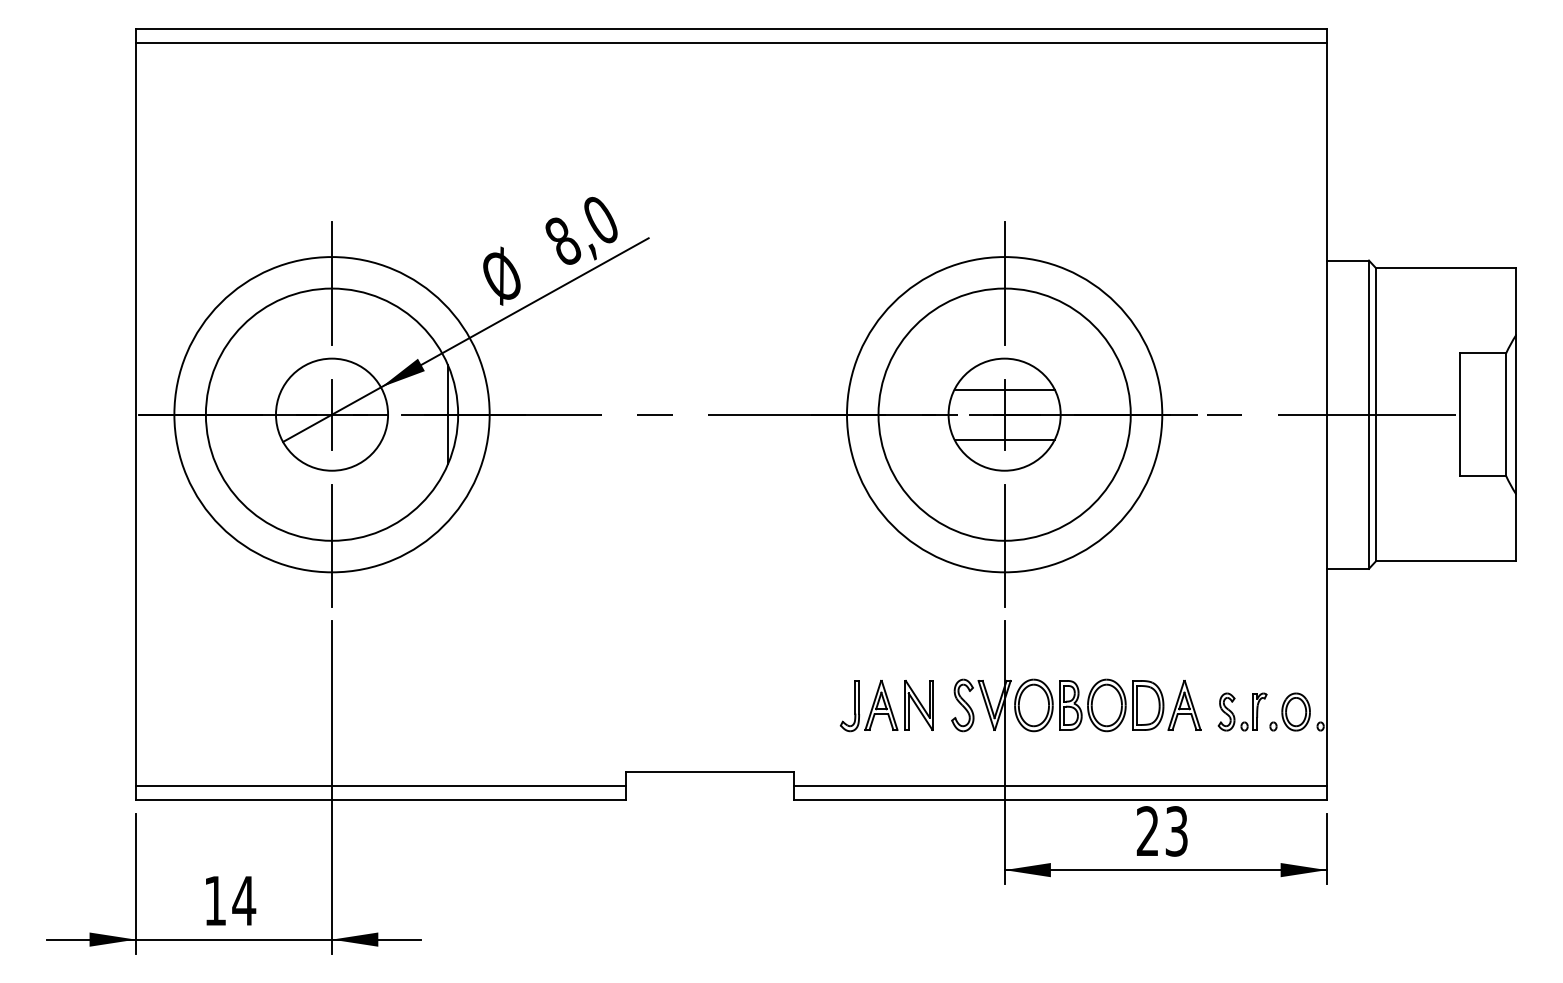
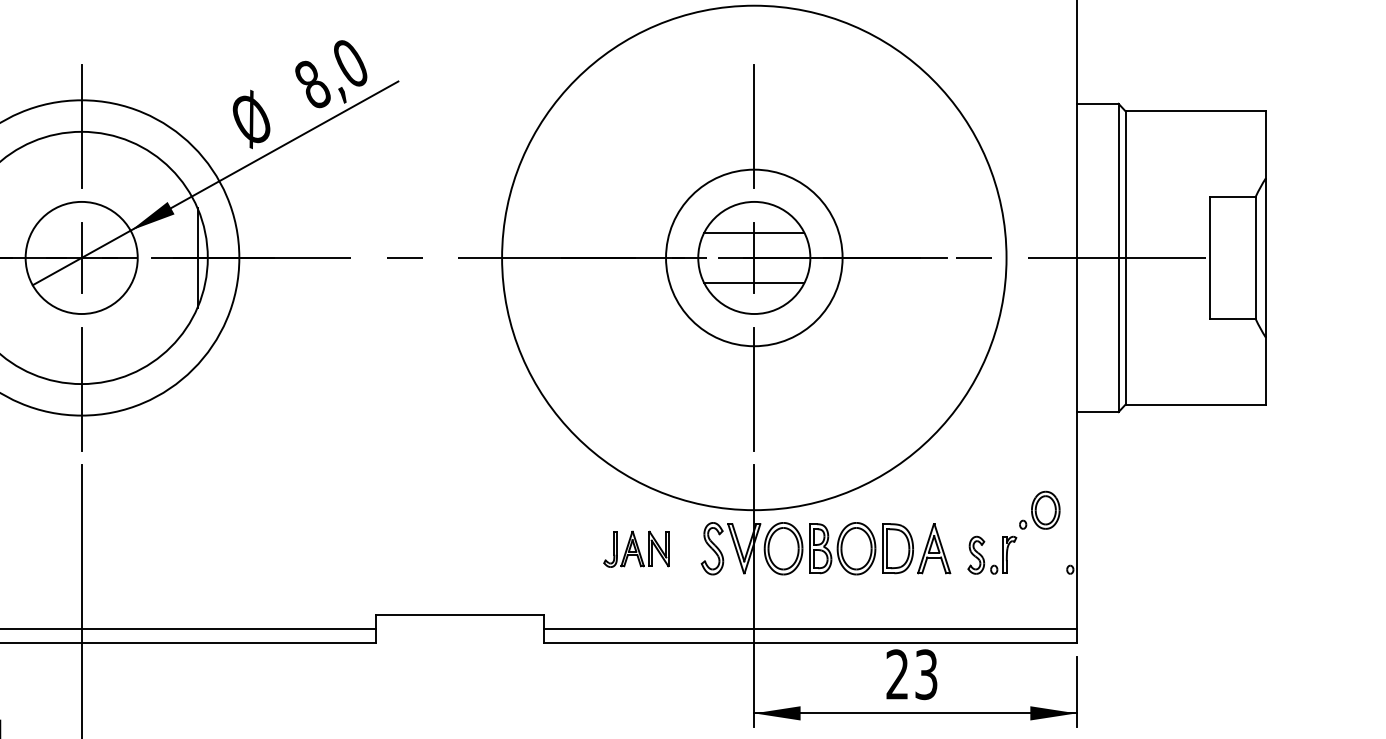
circle: (1004, 414) -> (754, 257), size x0.7
circle: (1004, 414) -> (754, 257), size x1.6
part: (886, 706) -> (636, 549), size x0.7
part: (1289, 711) -> (1039, 509), moved

